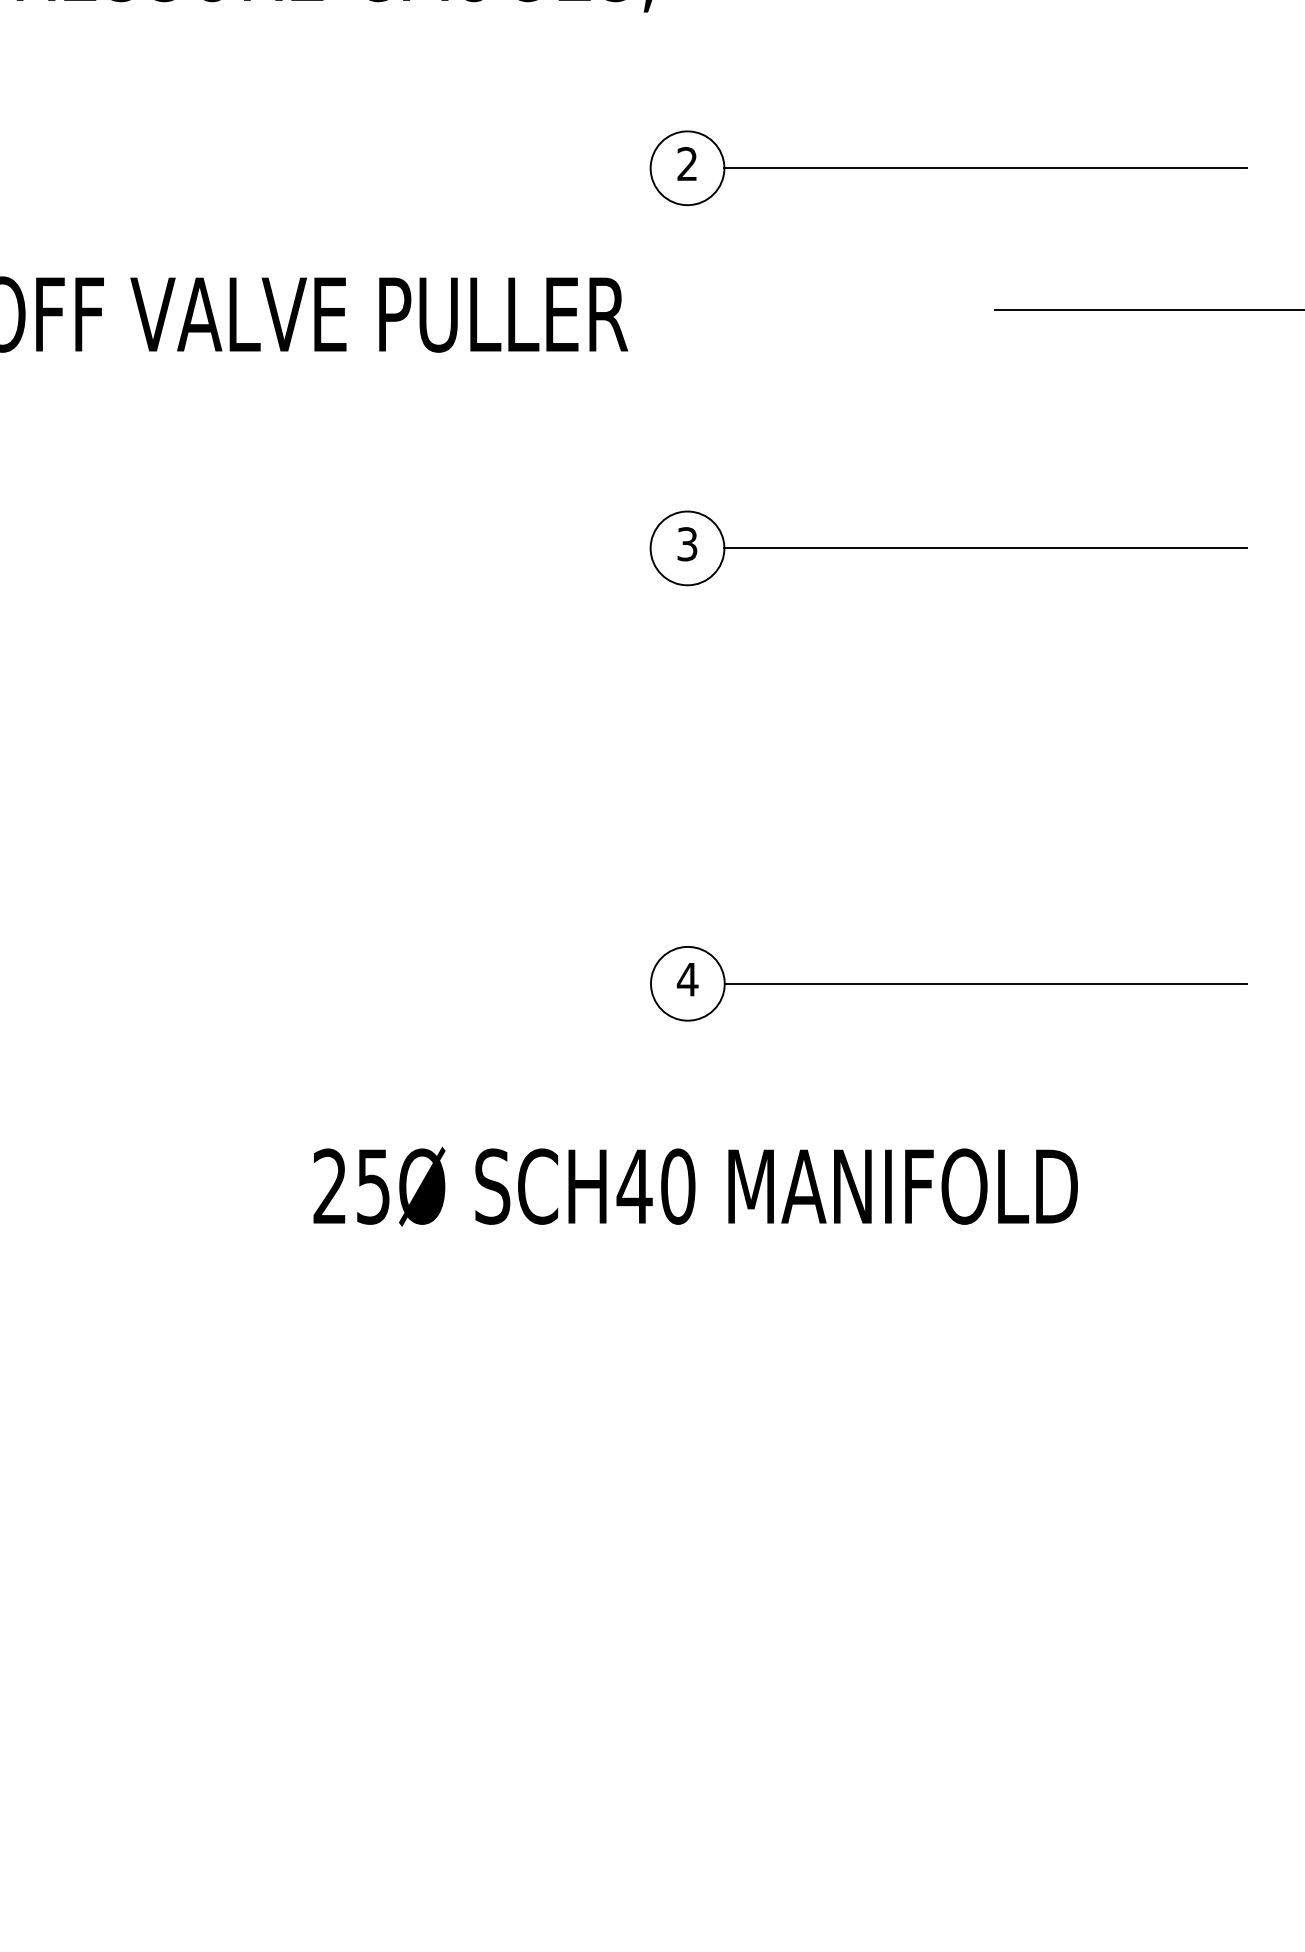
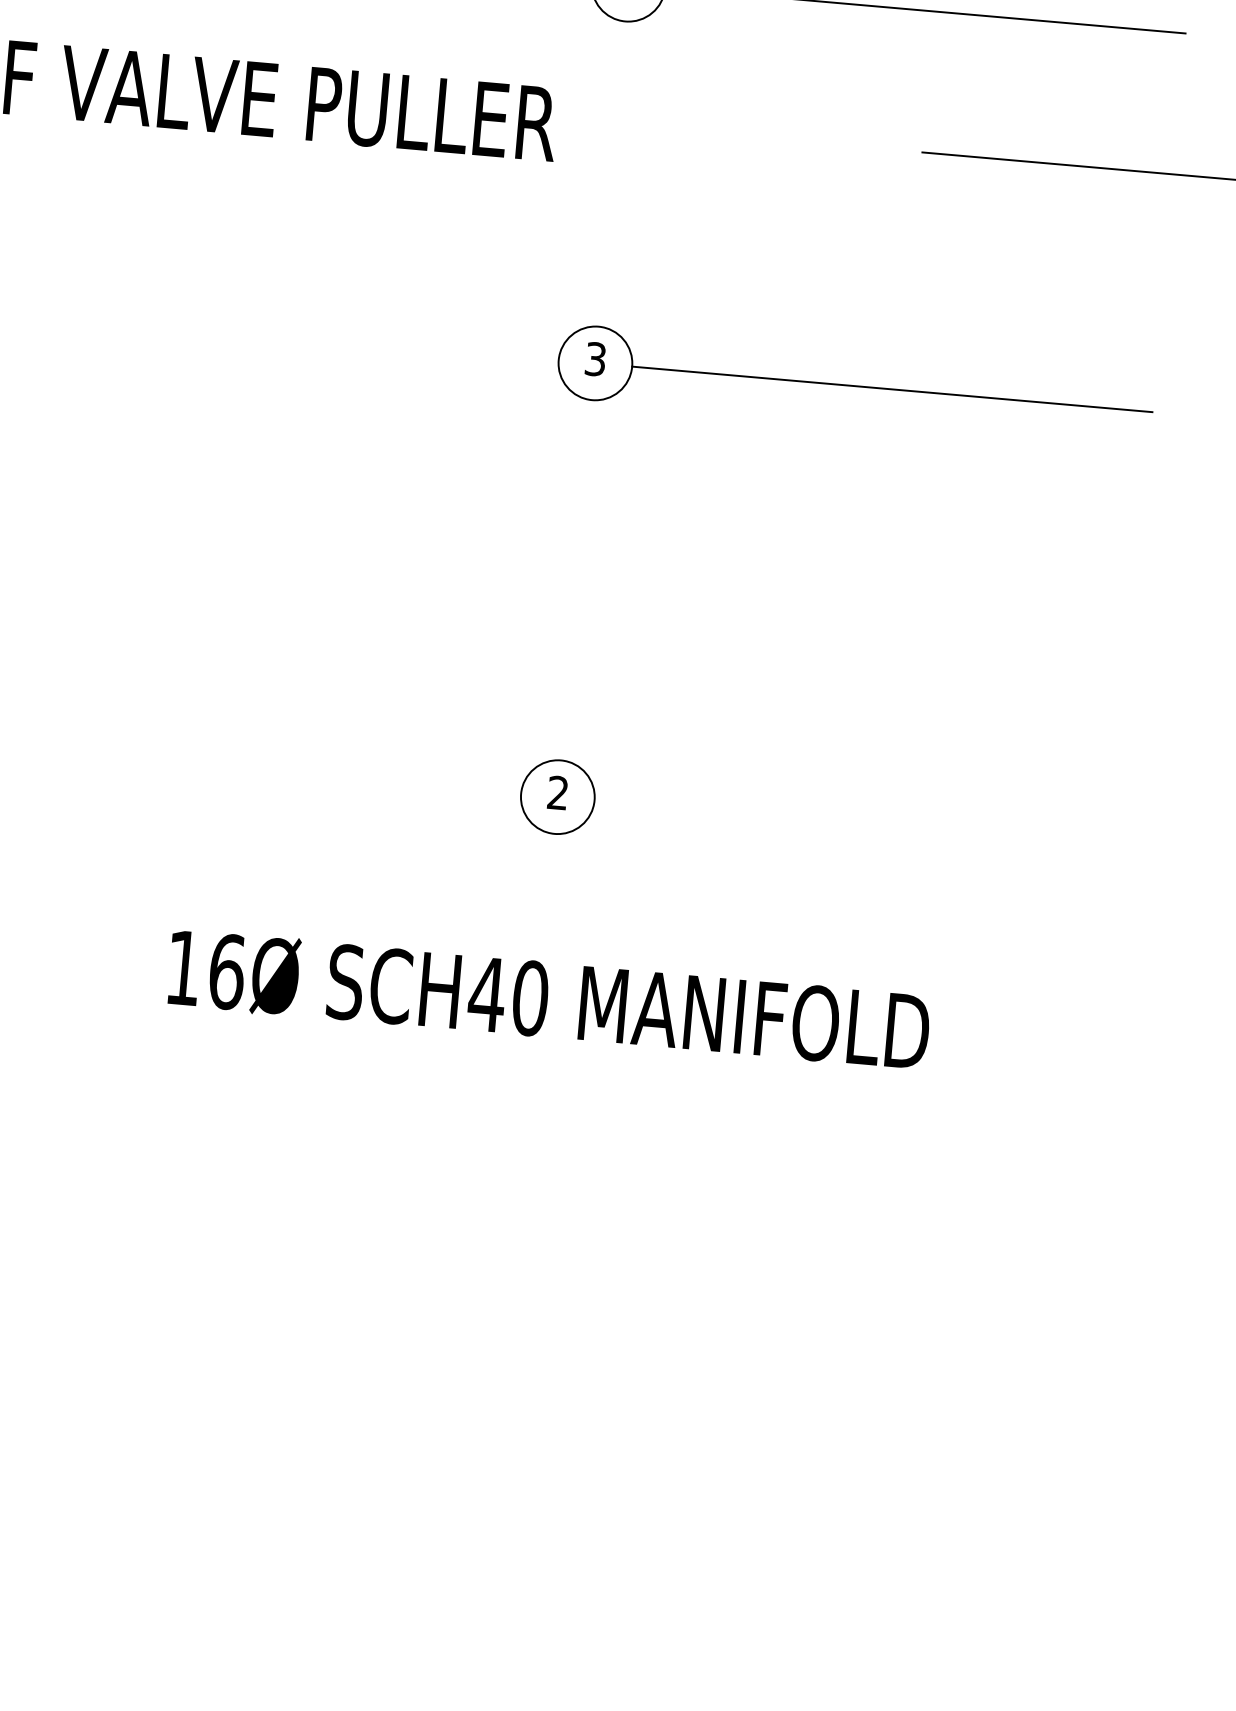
text: (687, 979) -> (557, 792), 4 -> 2
line: (985, 983) -> (854, 822), removed
text: (352, 1186) -> (206, 969), 25Ø -> 16Ø

